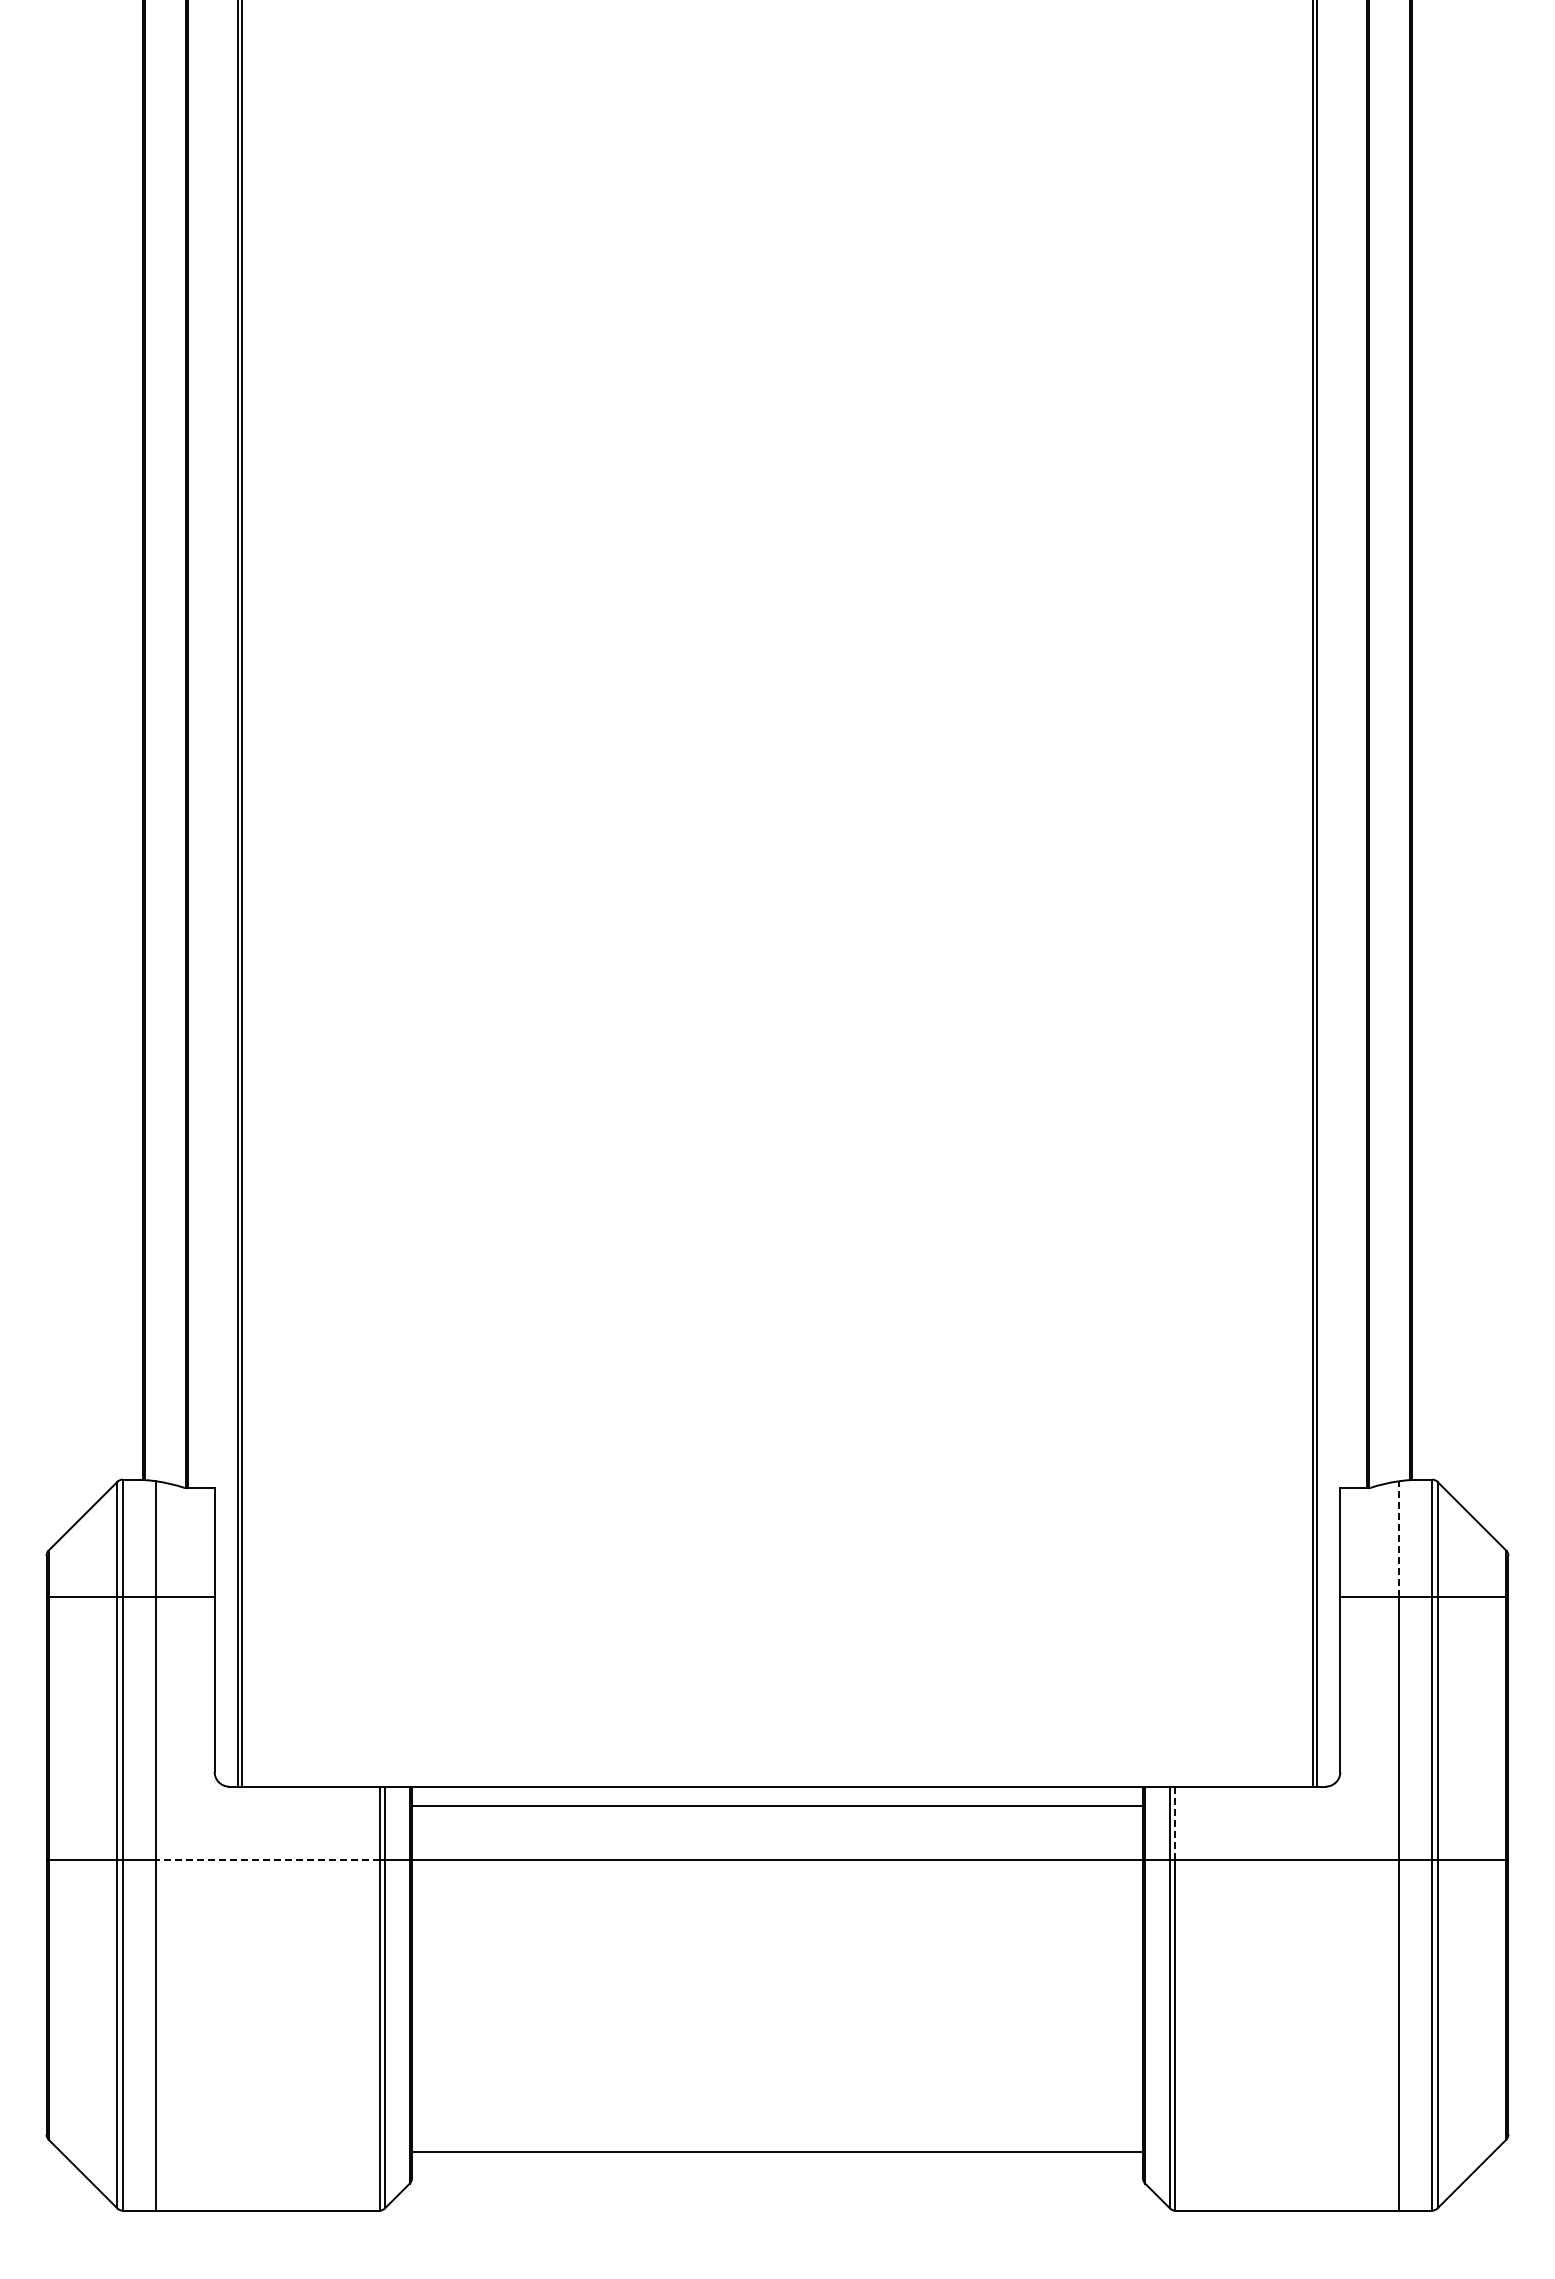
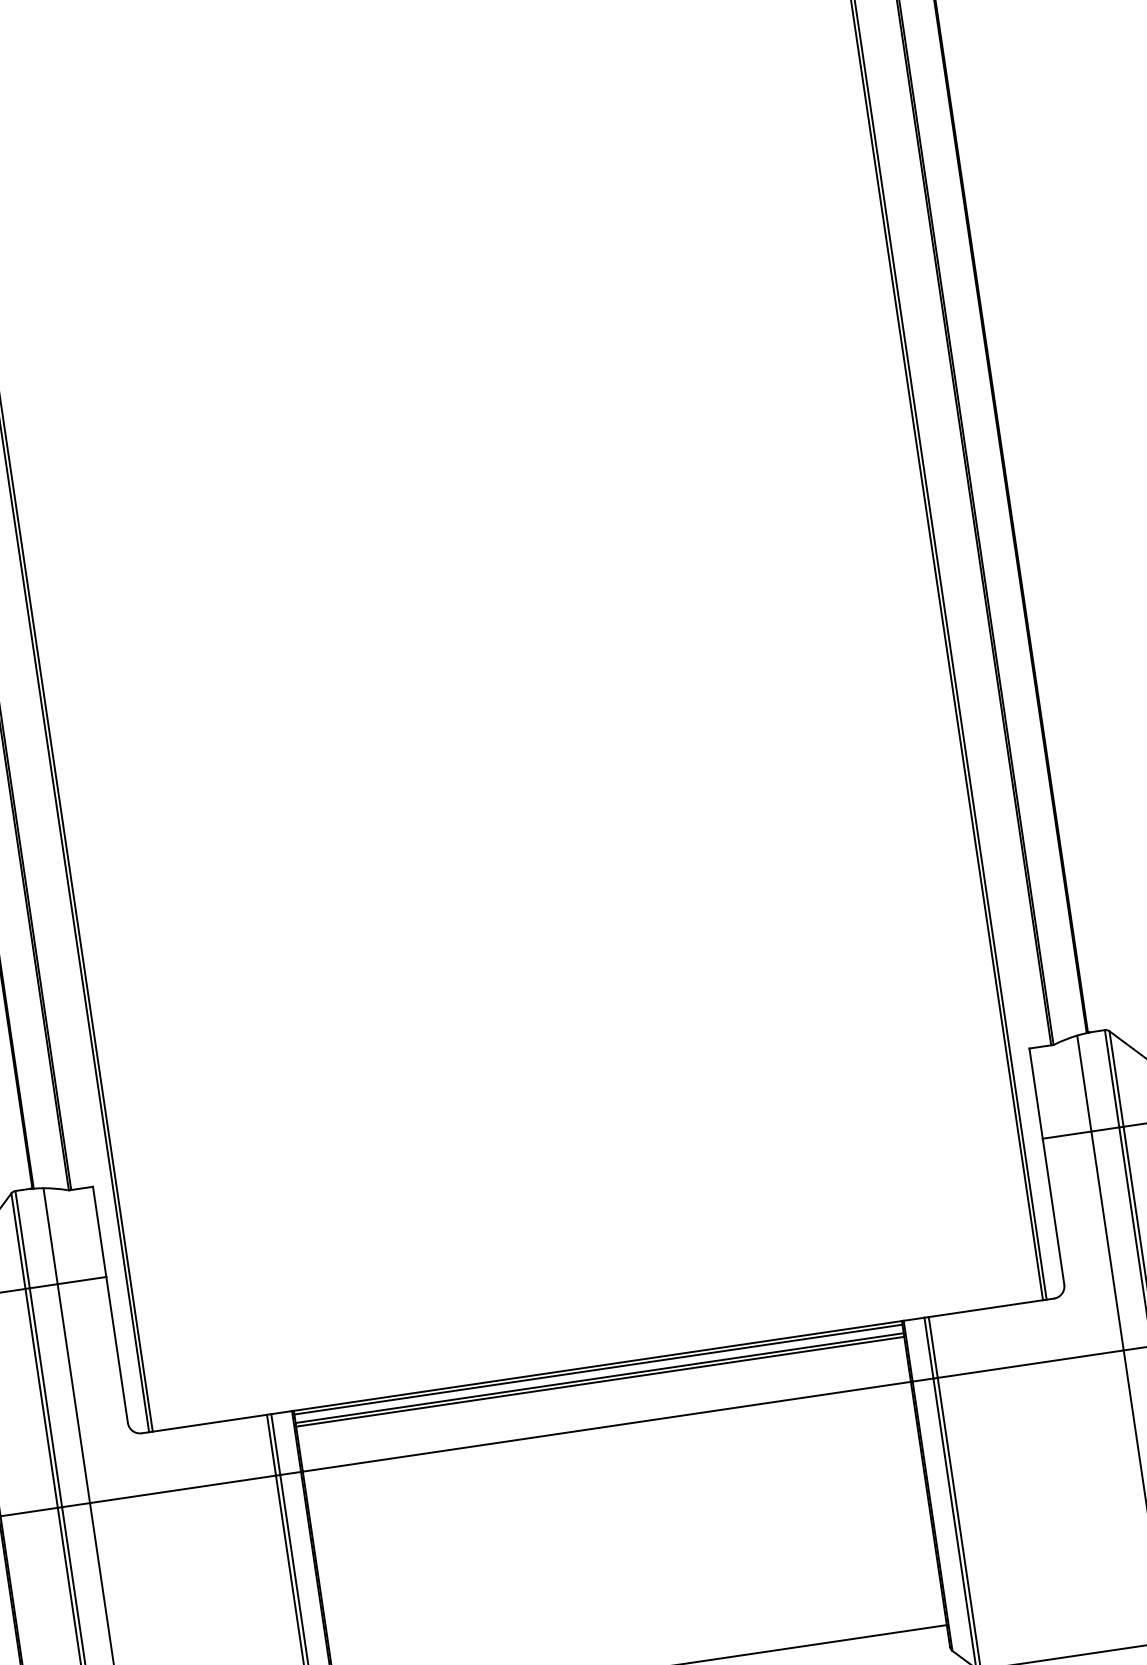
line: (1398, 1538) -> (1084, 1083), dashed -> solid
line: (777, 1791) -> (598, 1369), added
line: (777, 1801) -> (599, 1378), added
line: (1175, 1823) -> (933, 1347), dashed -> solid
line: (267, 1859) -> (182, 1489), dashed -> solid

